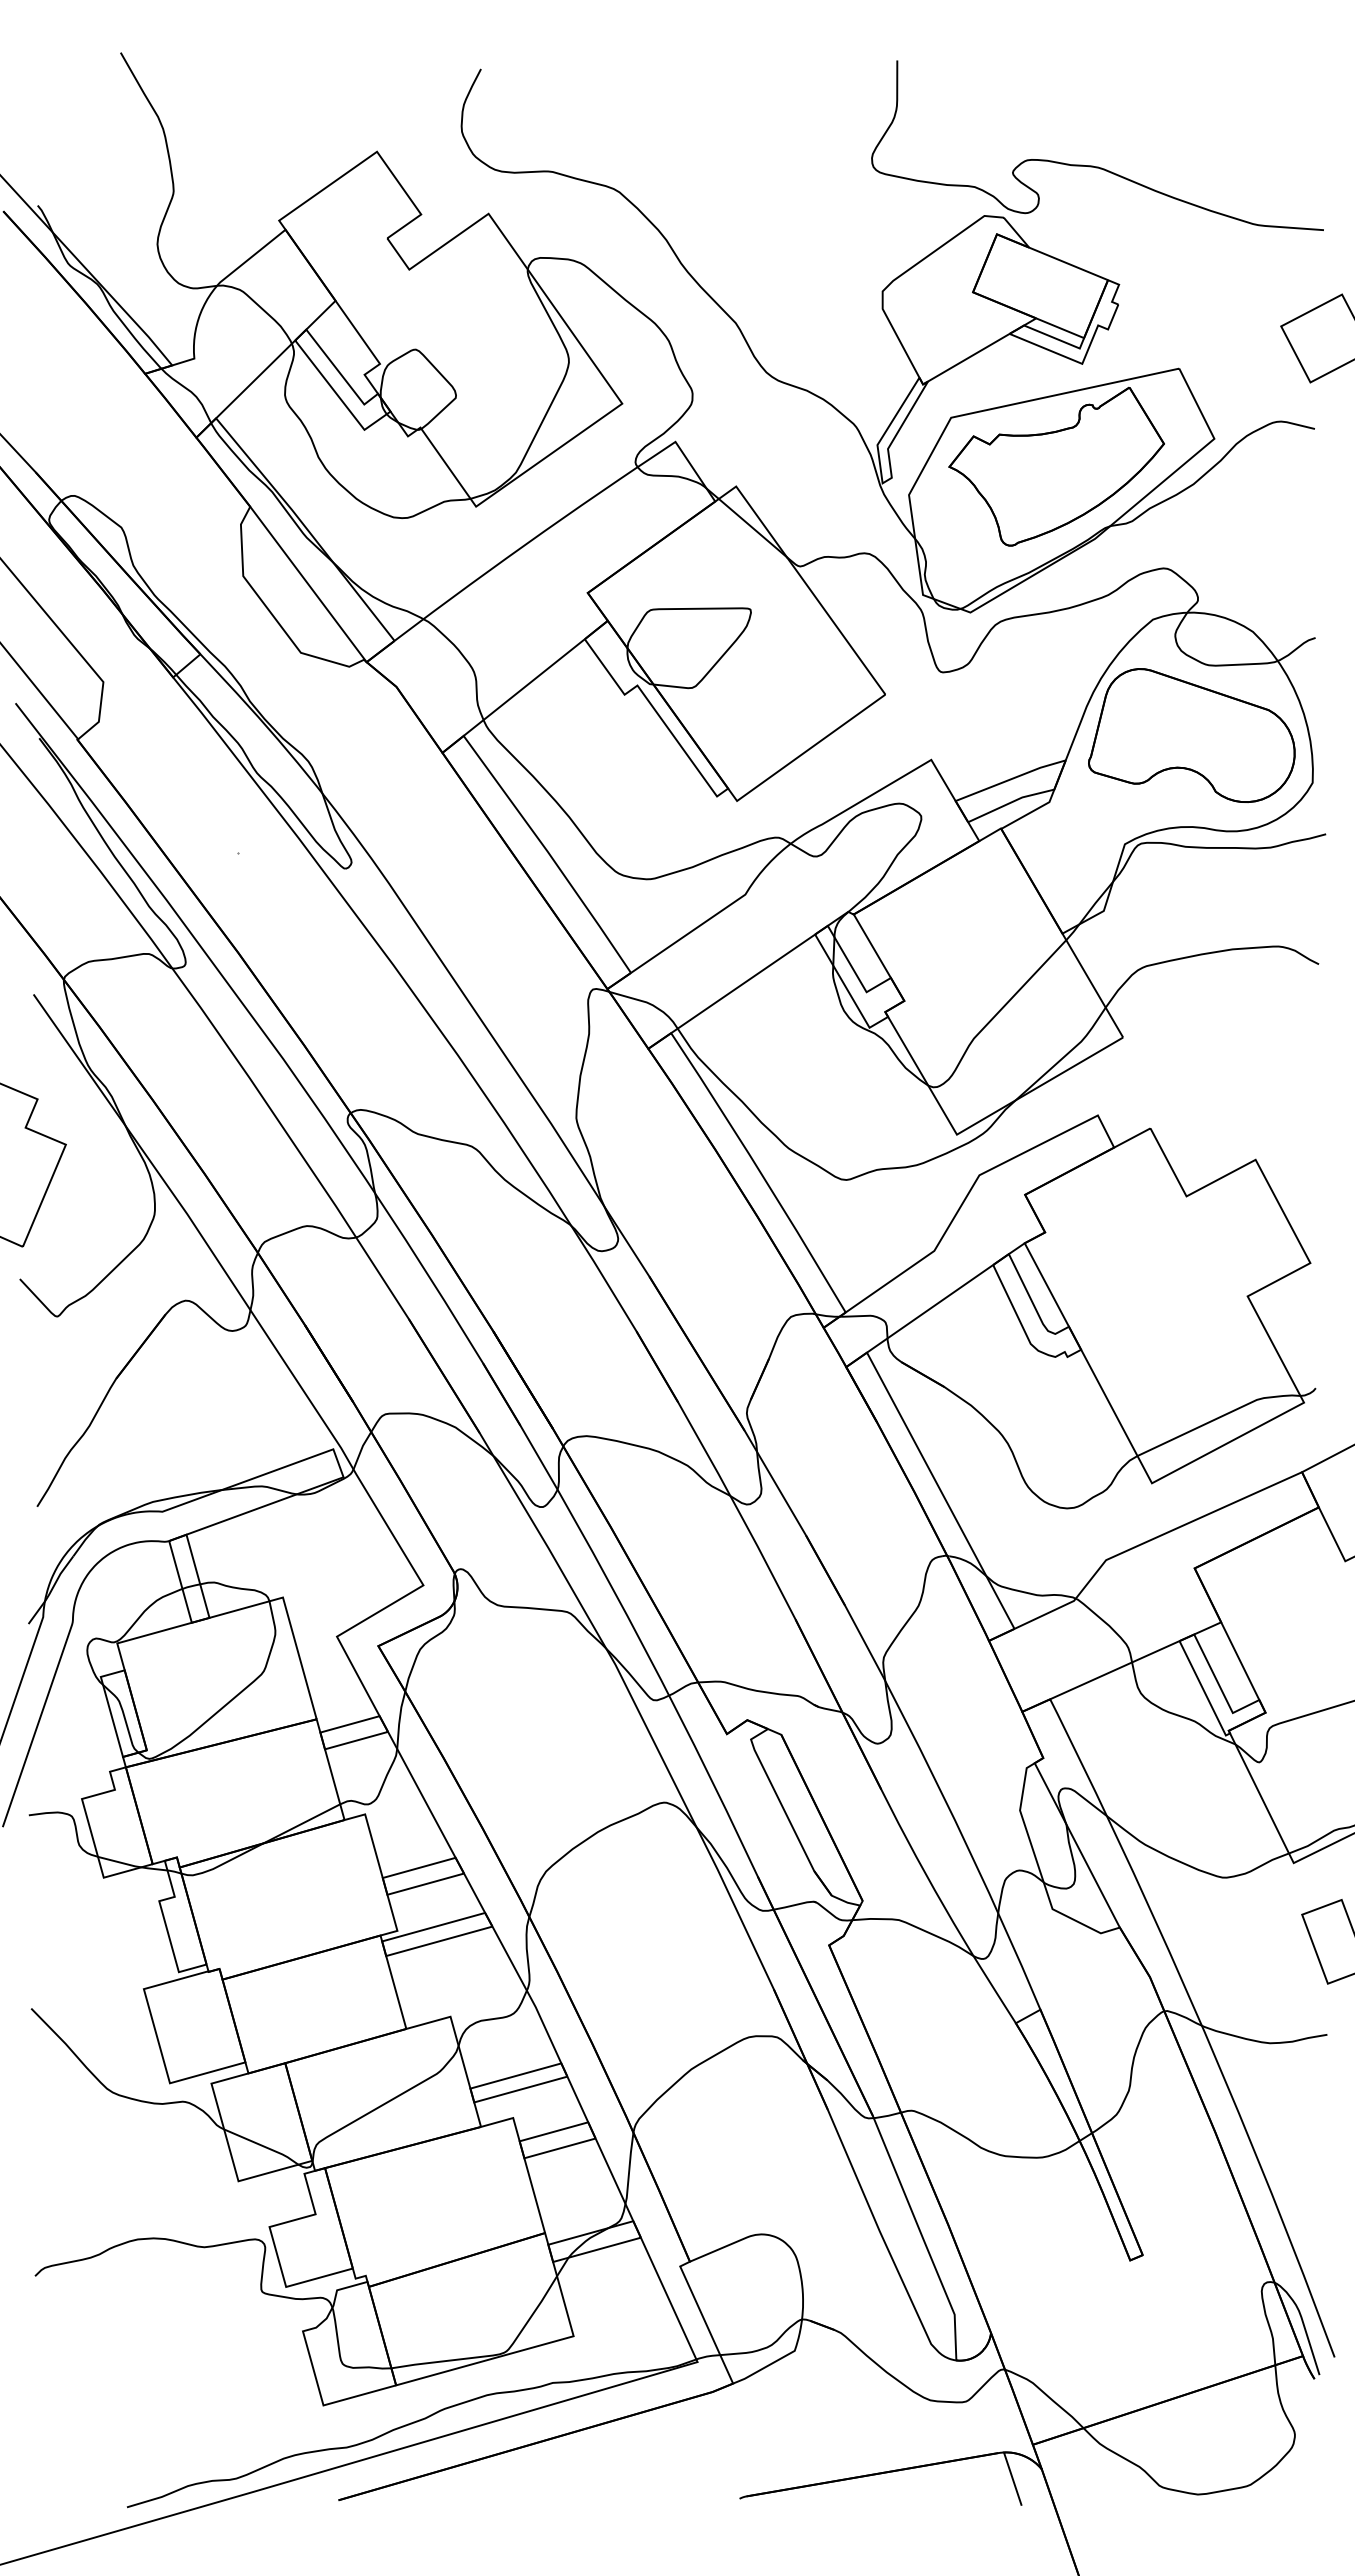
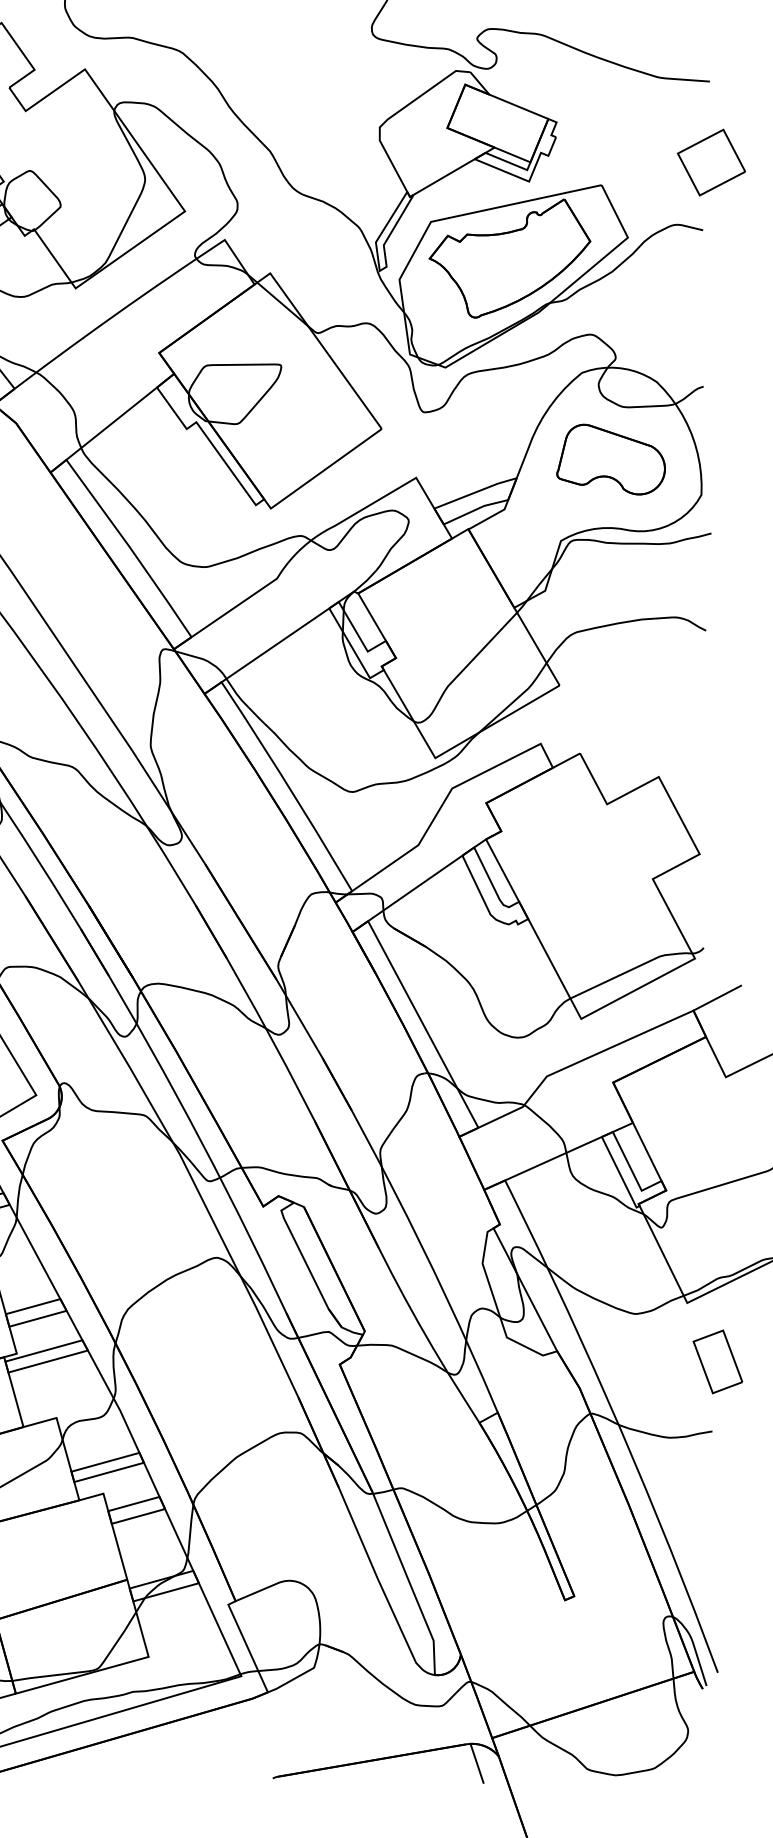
part: (1191, 735) -> (610, 459), size x0.7

